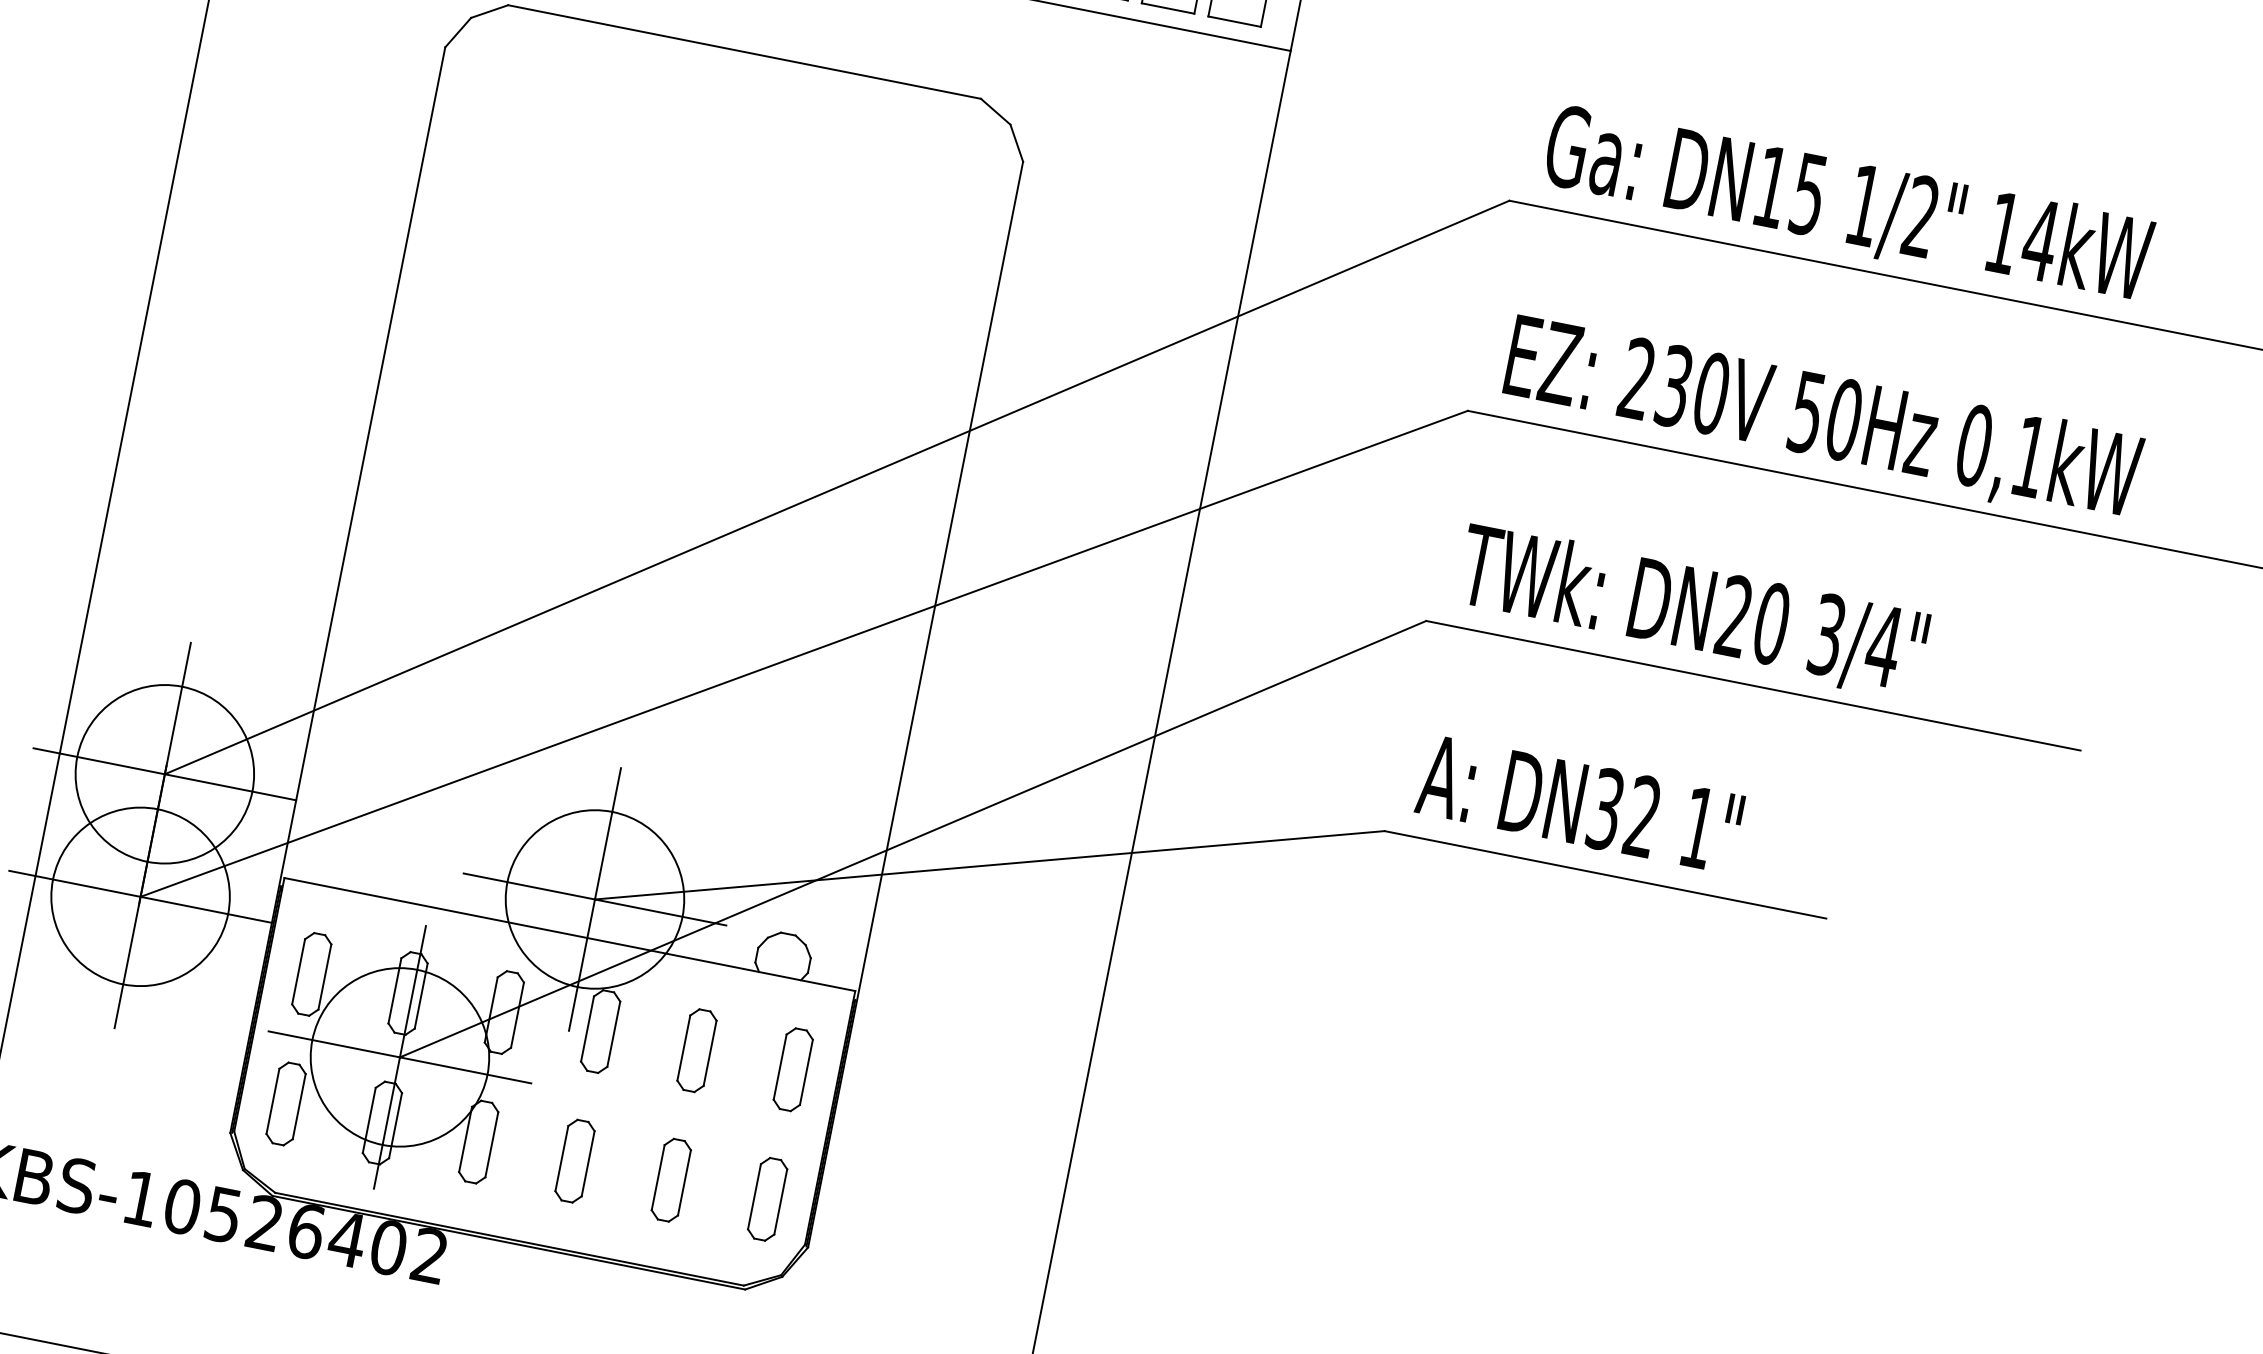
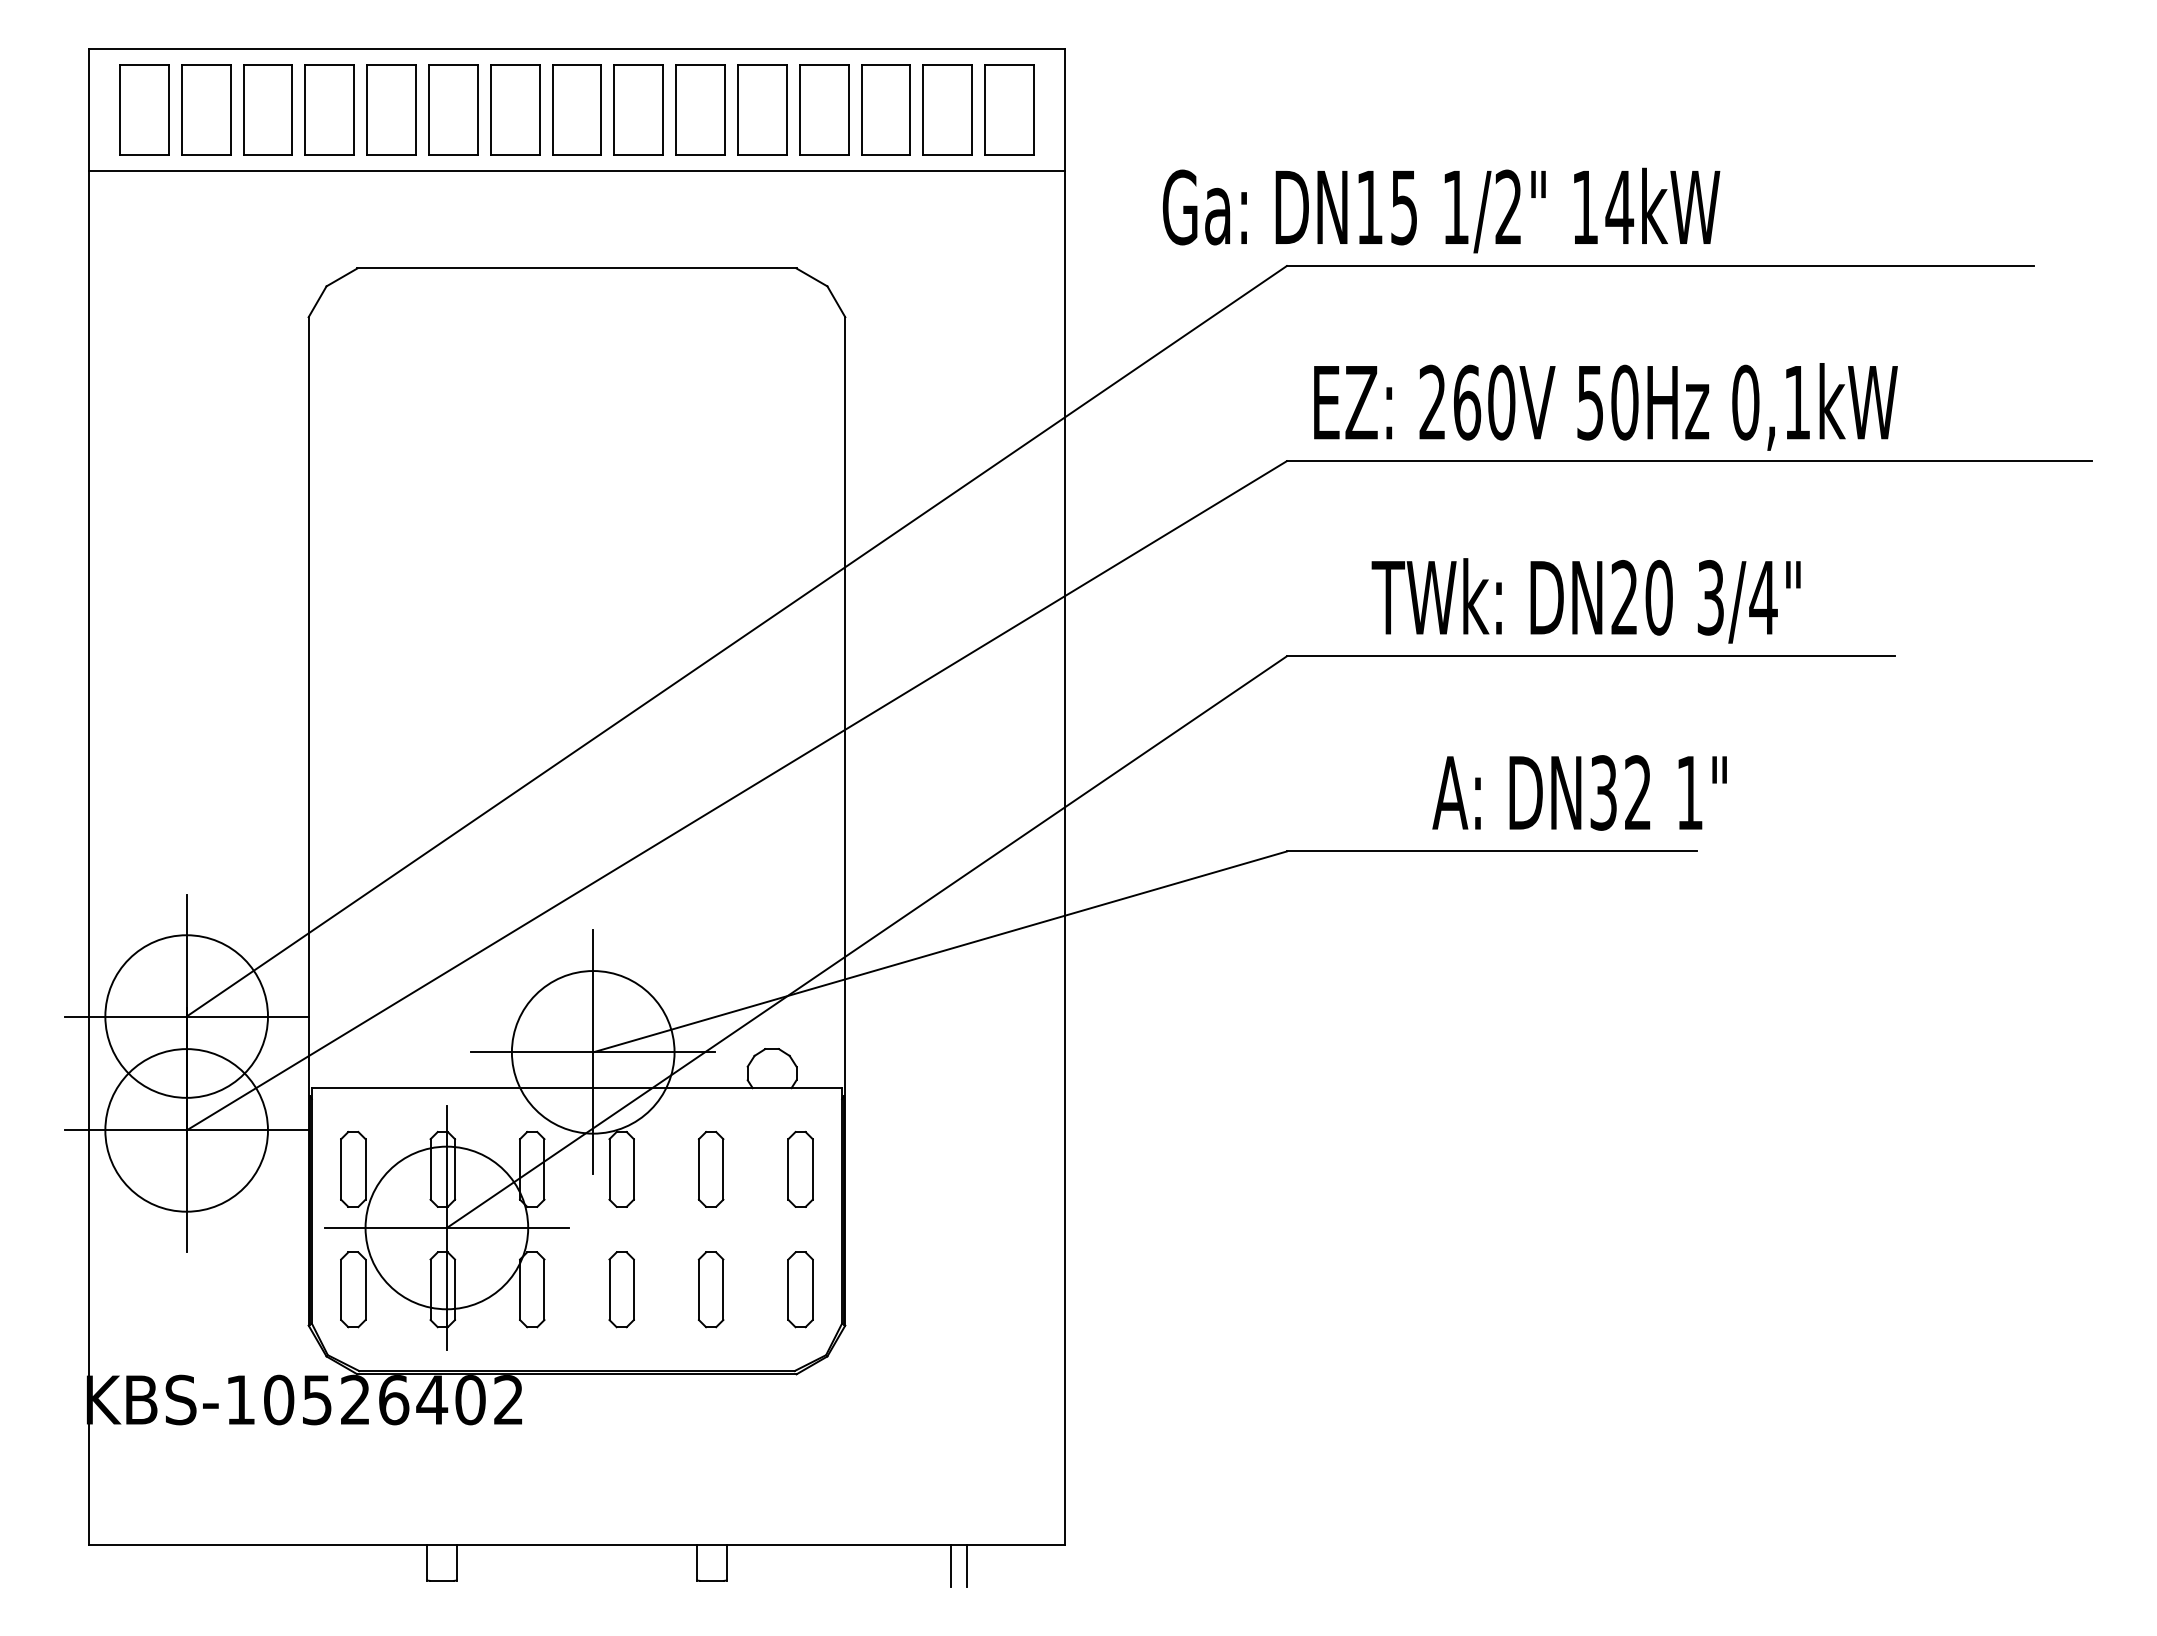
text: (1848, 205) -> (1441, 210), moved
text: (1674, 386) -> (1467, 402), 230V -> 260V
text: (1691, 611) -> (1585, 600), moved
text: (1579, 803) -> (1579, 792), moved

